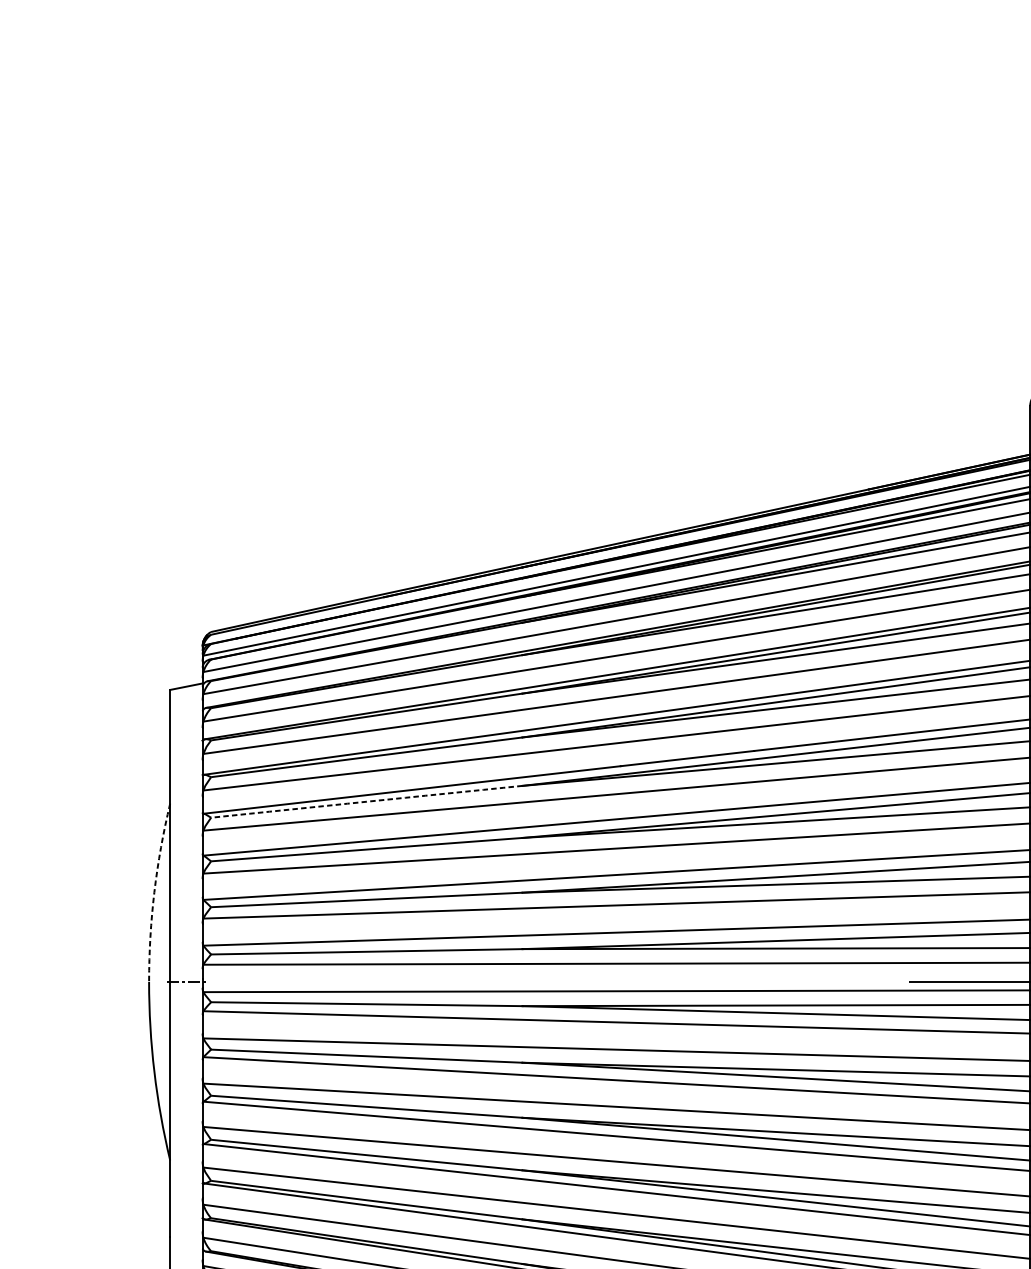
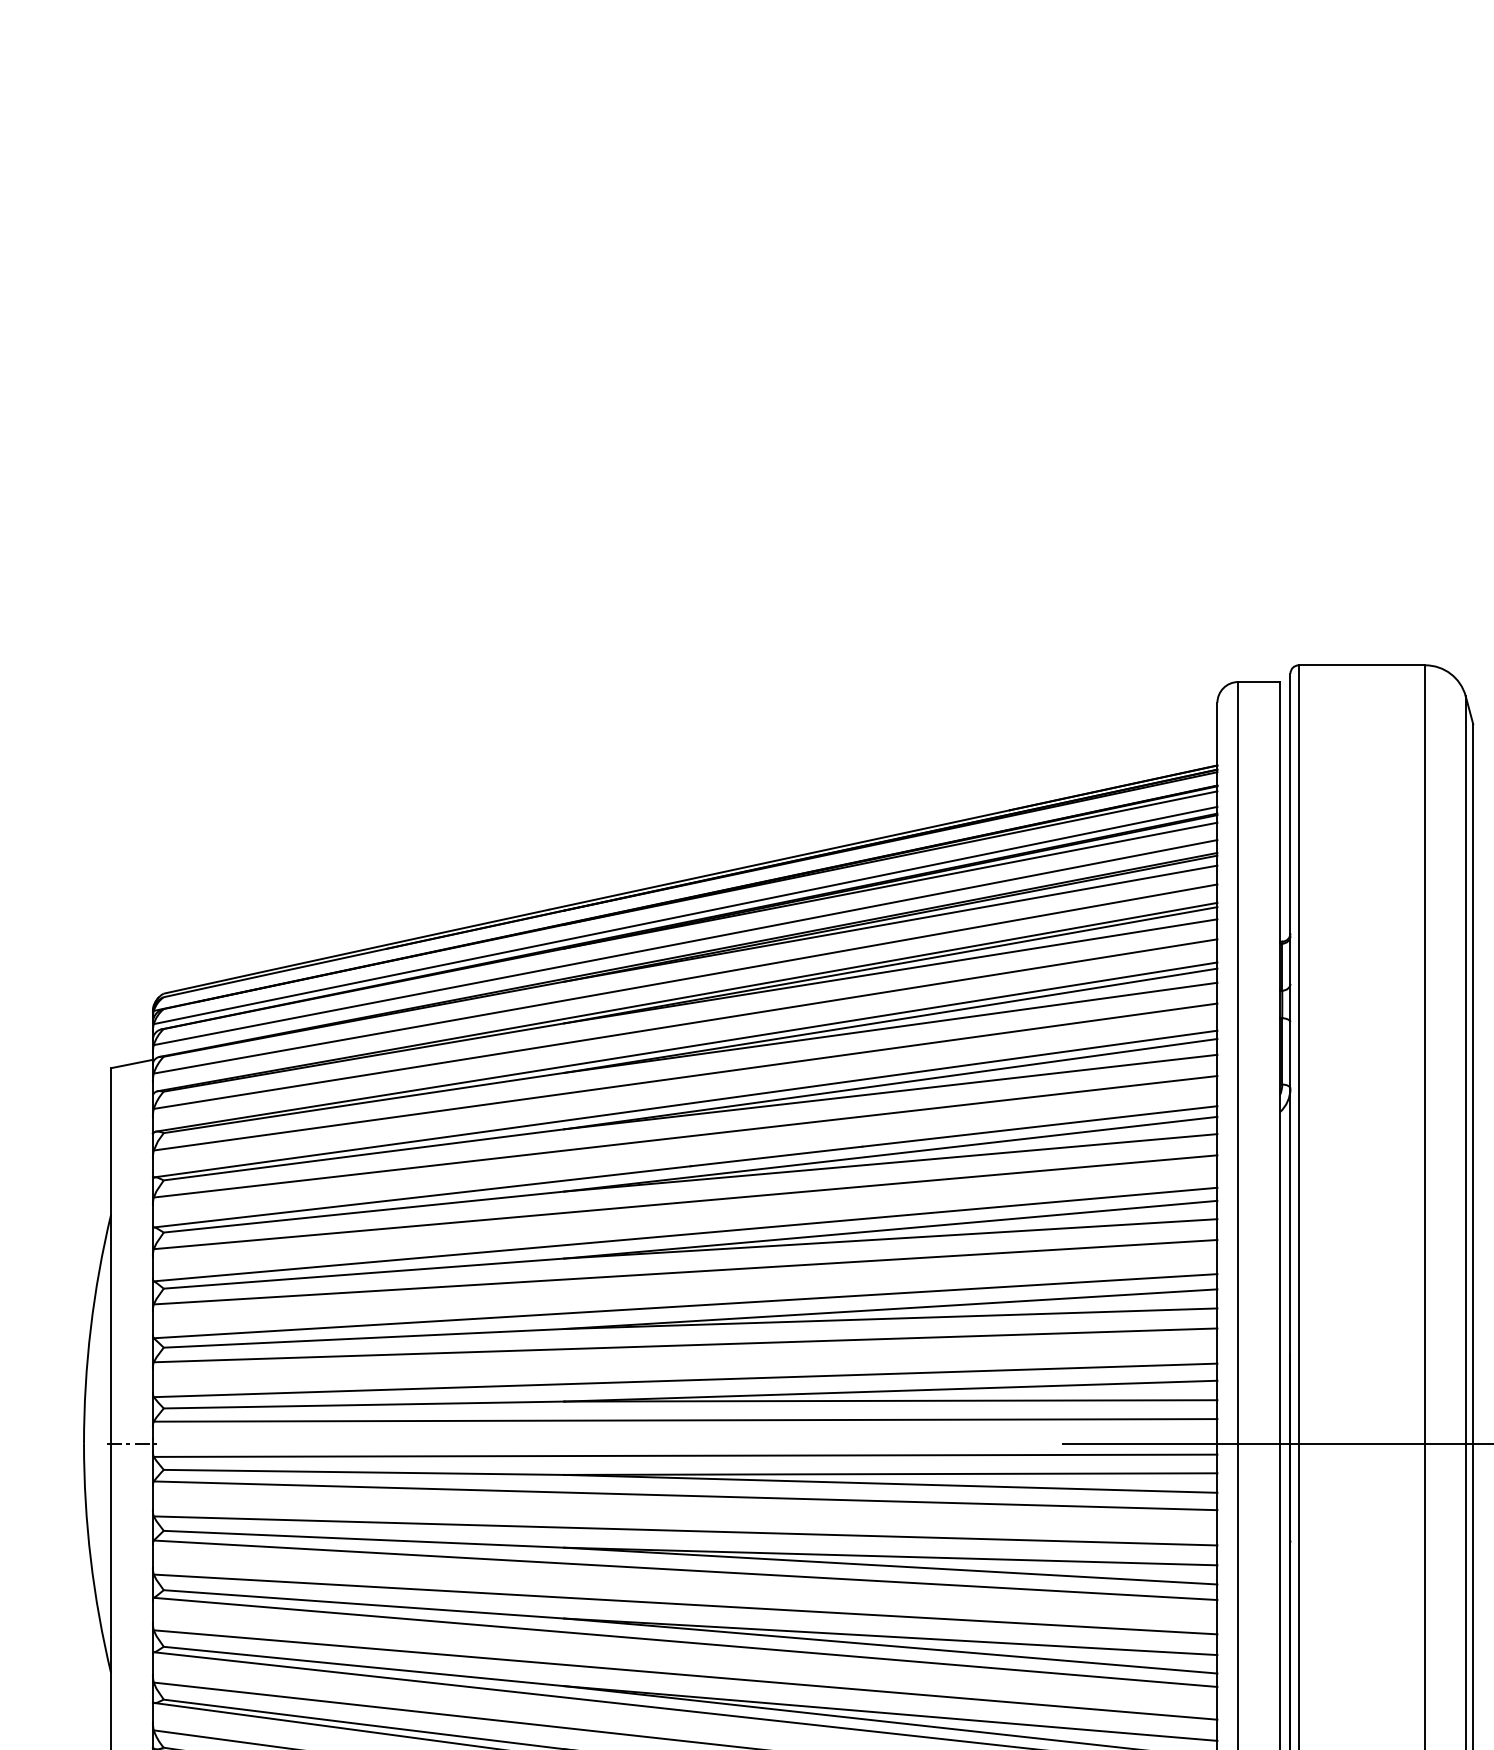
arc: (367, 801) -> (364, 1211), dashed -> solid
arc: (154, 892) -> (90, 1328), dashed -> solid

